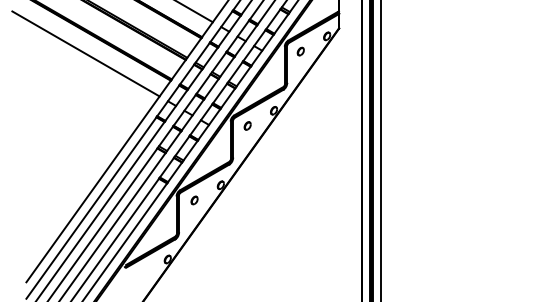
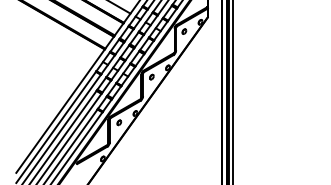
line: (85, 54) -> (52, 33), removed

